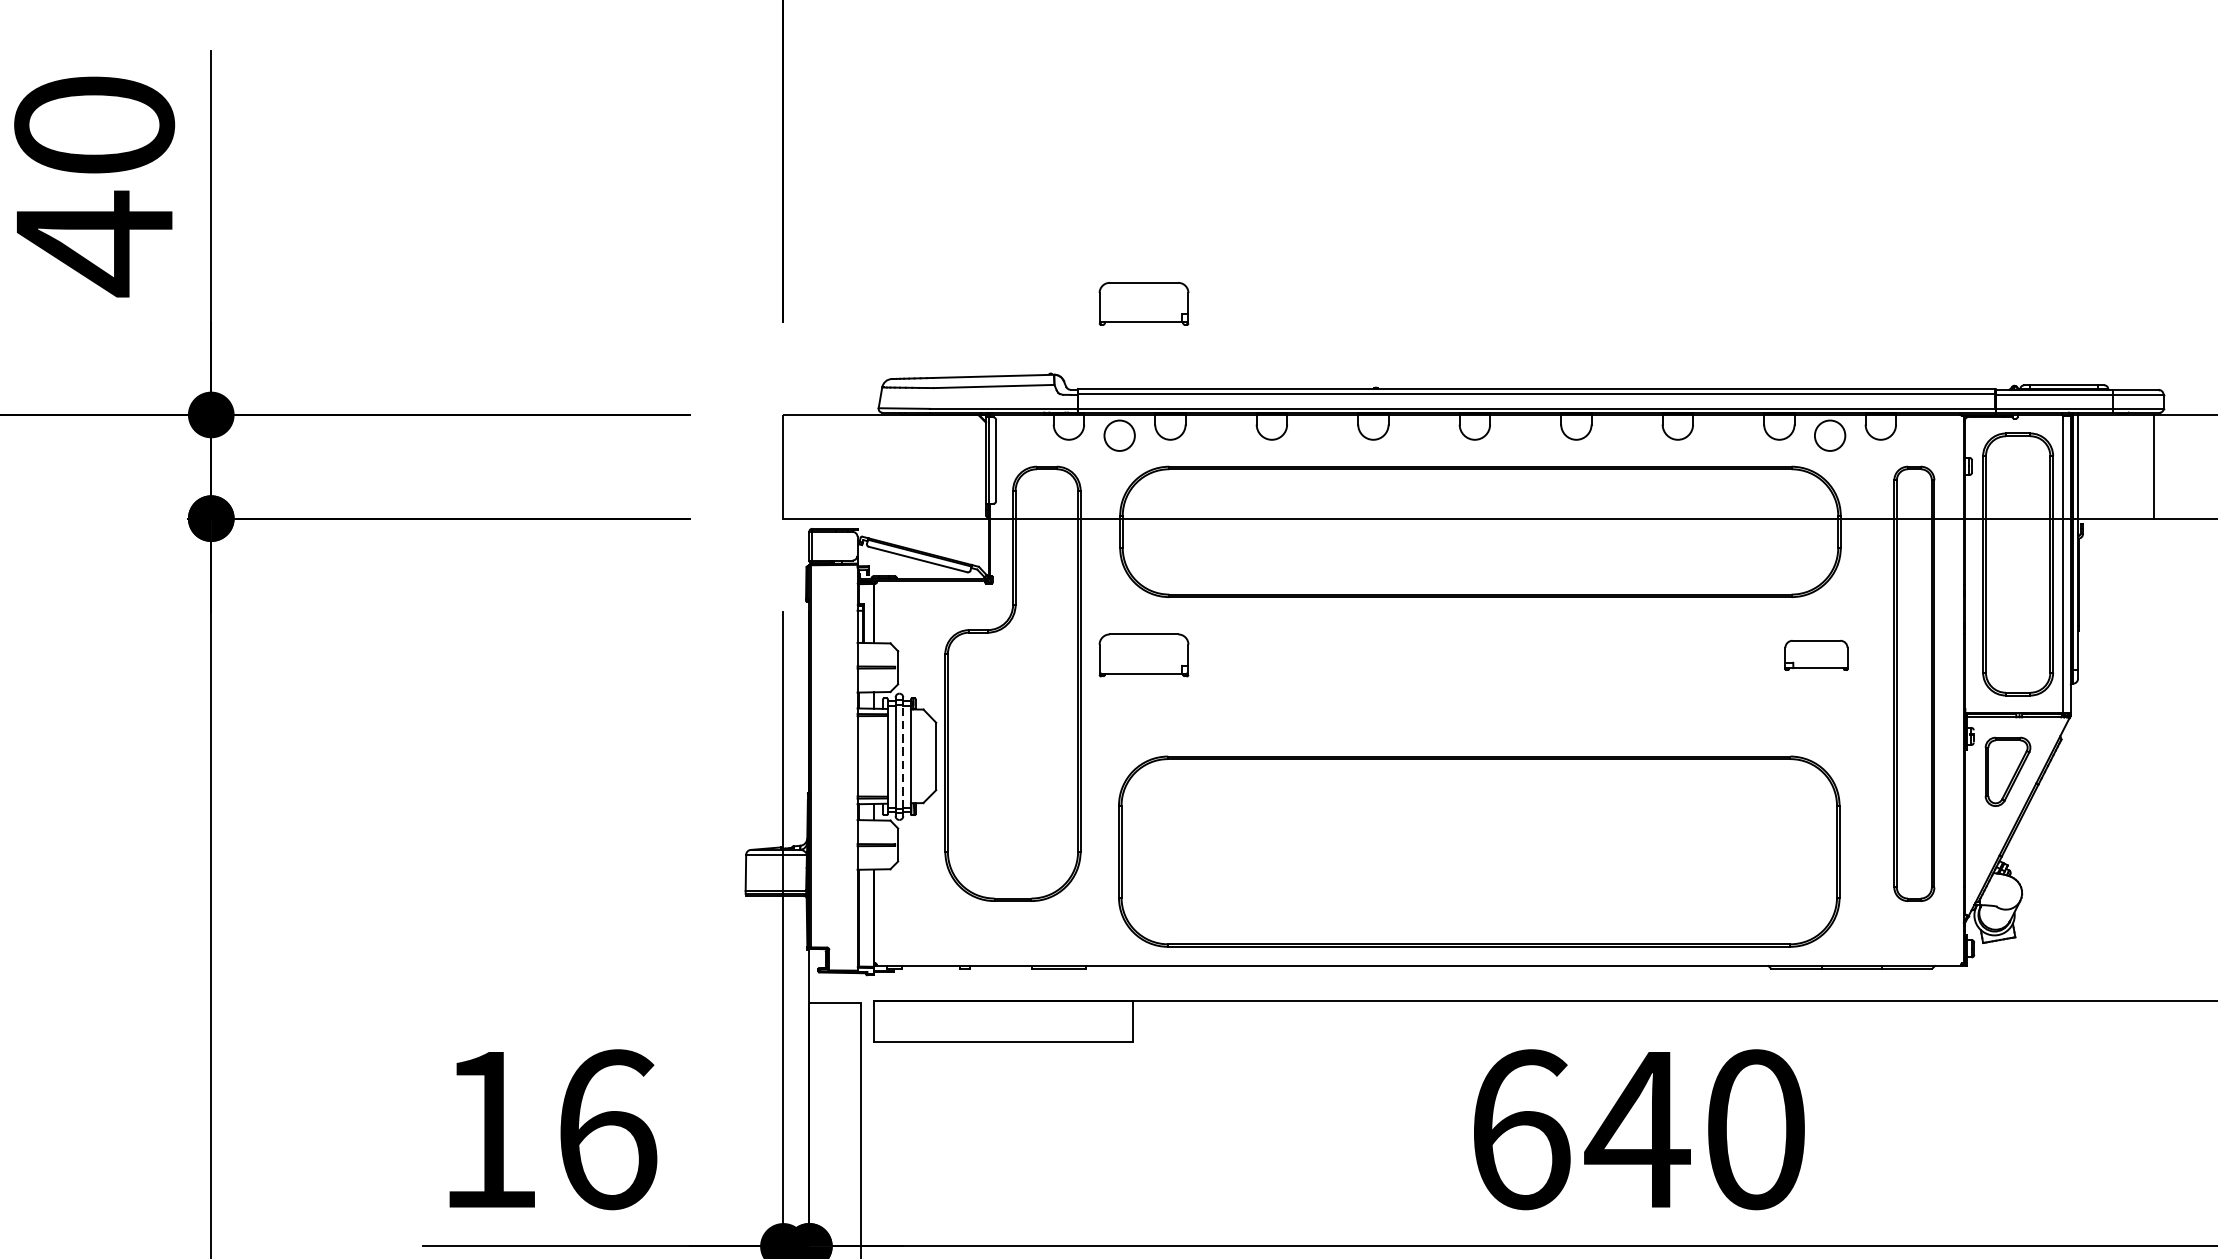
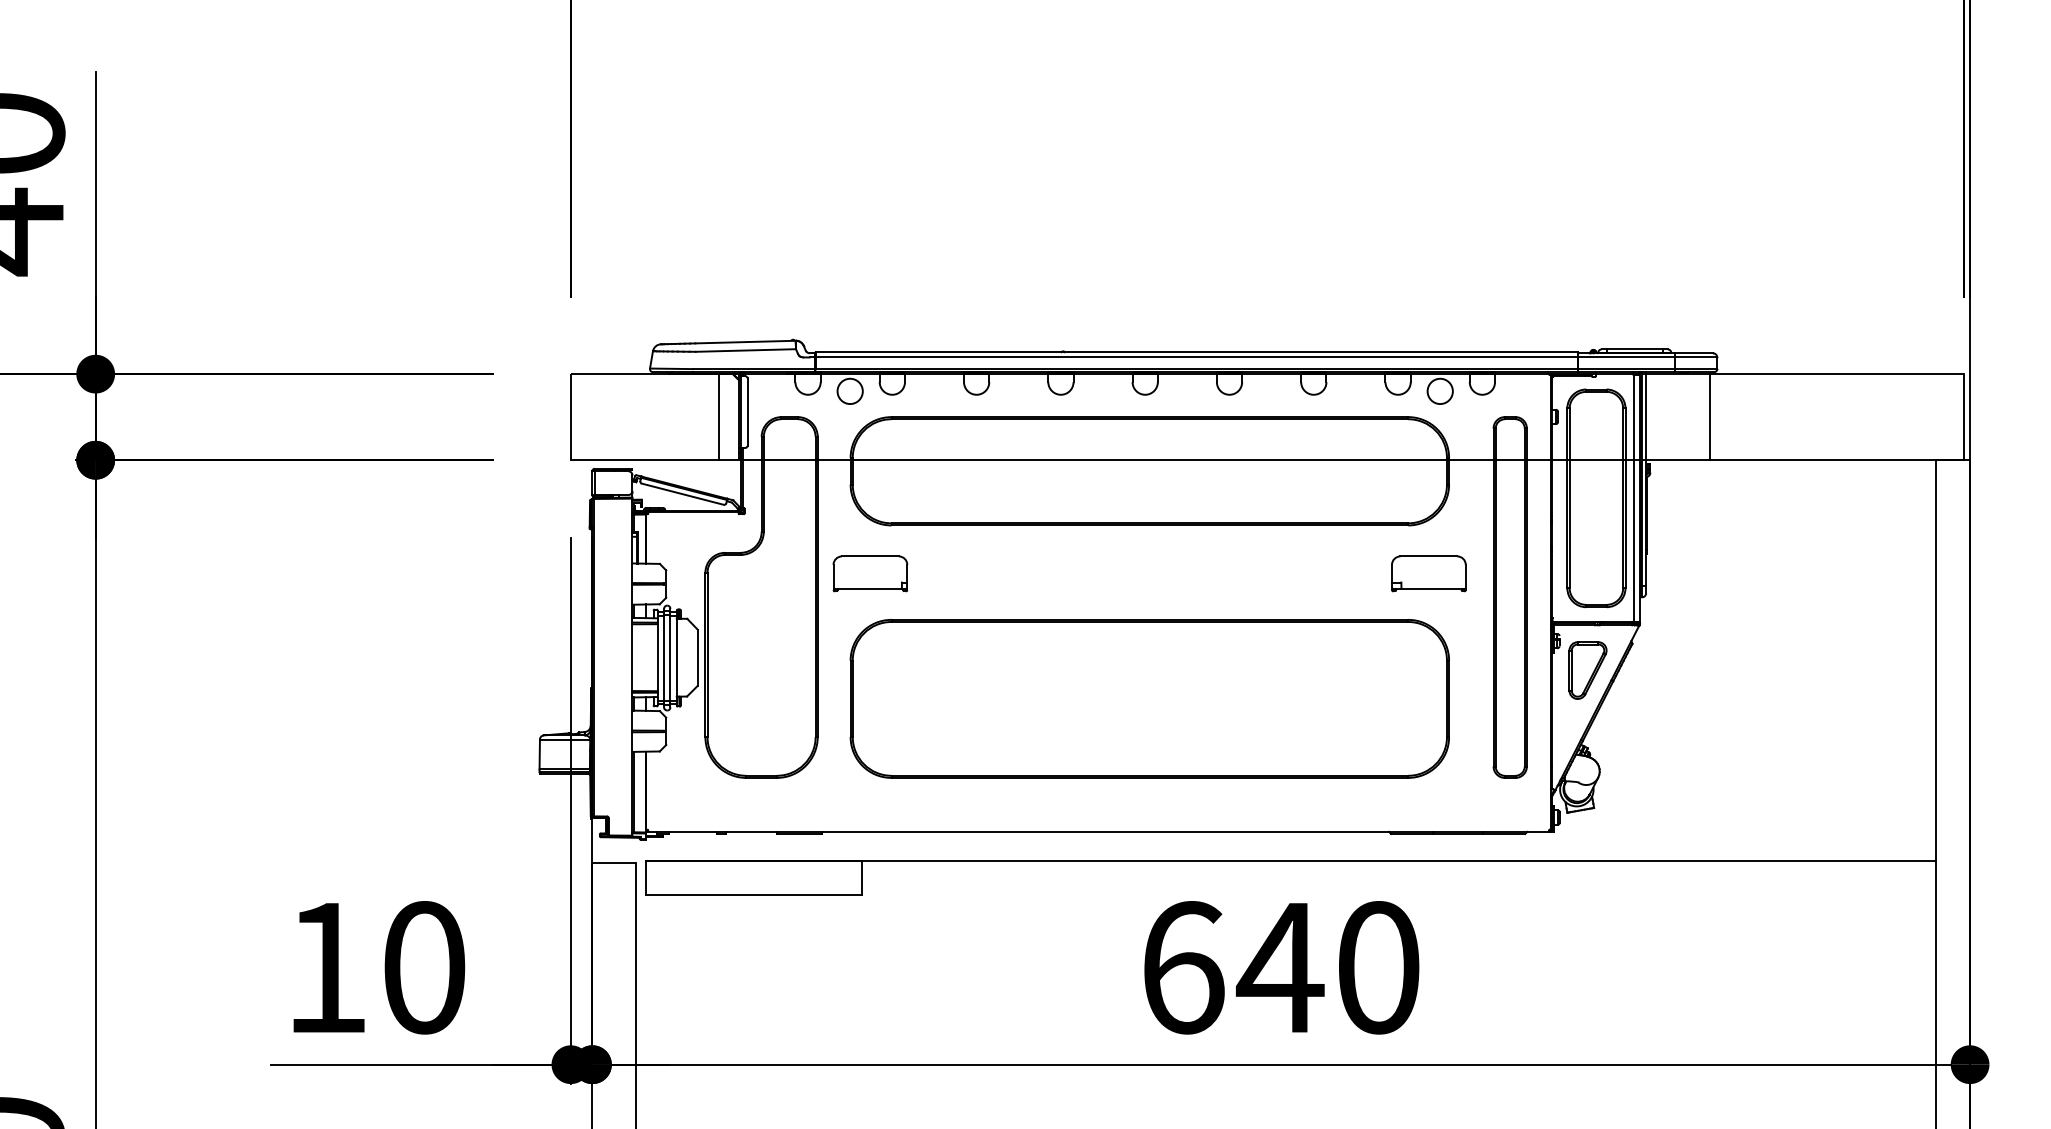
part: (1144, 303) -> (870, 281), removed
line: (962, 467) -> (719, 417), added
part: (1815, 654) -> (1428, 573), size x1.43
line: (903, 756) -> (670, 657), dashed -> solid
part: (1478, 851) -> (1149, 698), moved
text: (608, 1129) -> (425, 967), 16 -> 10

